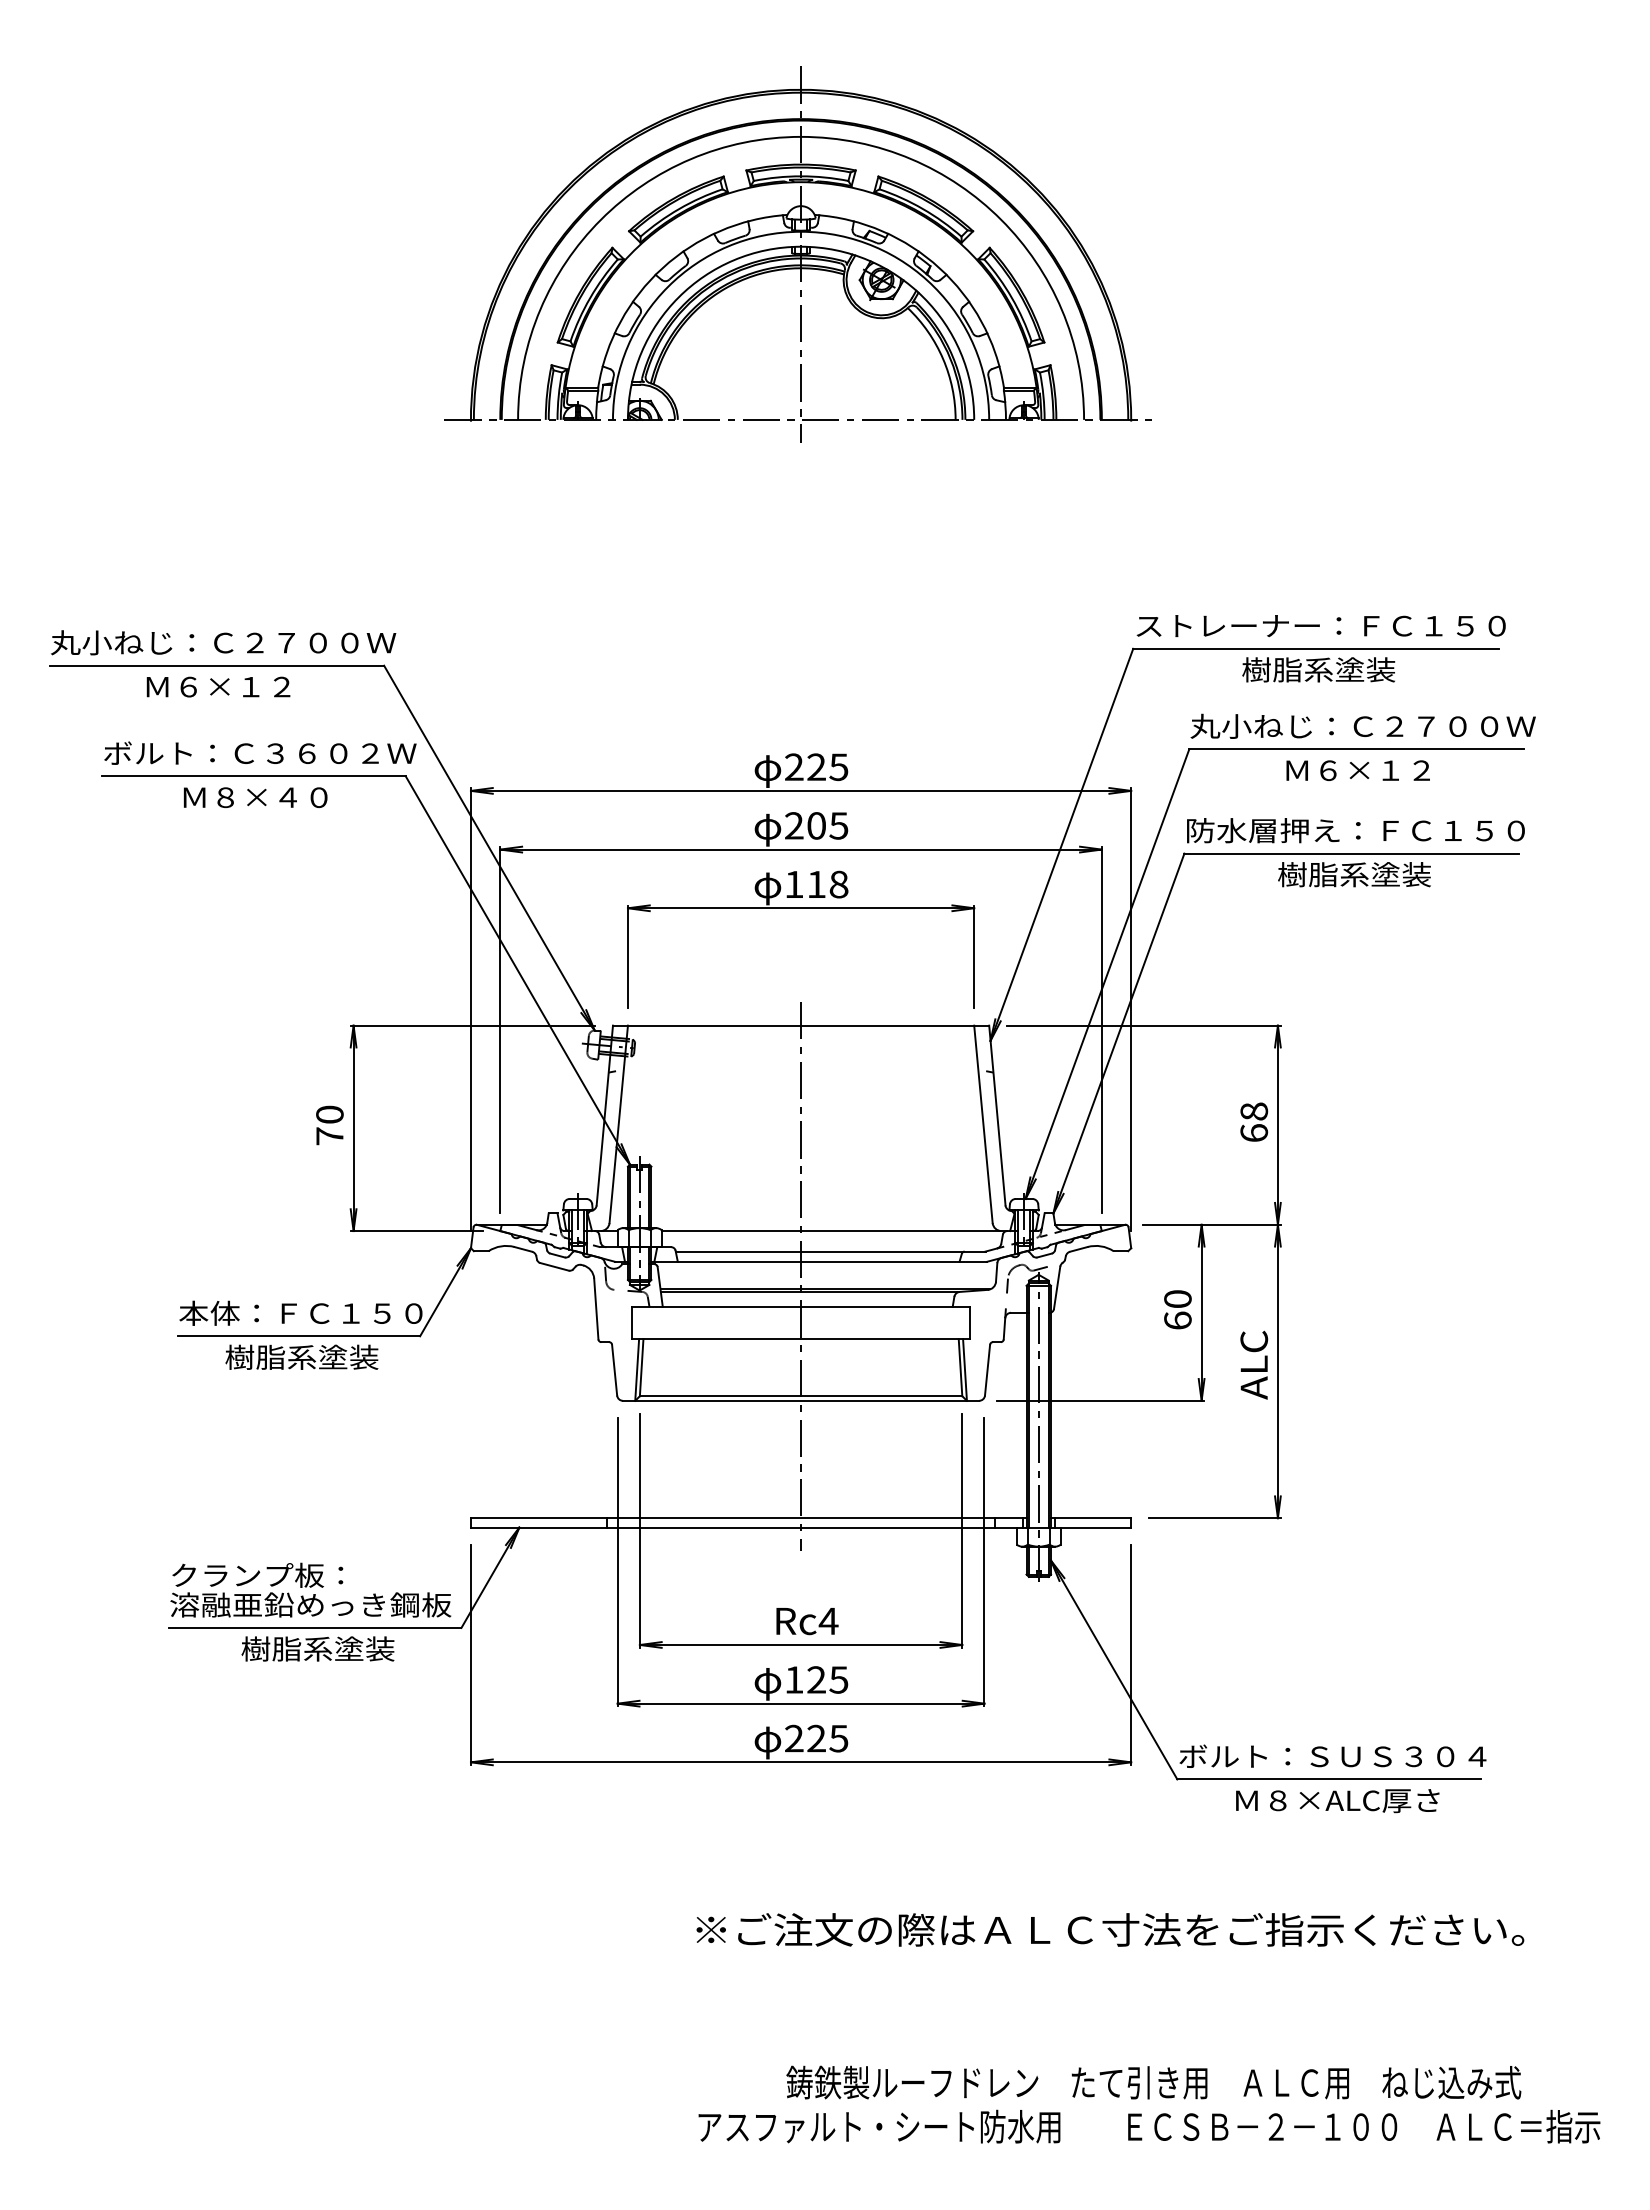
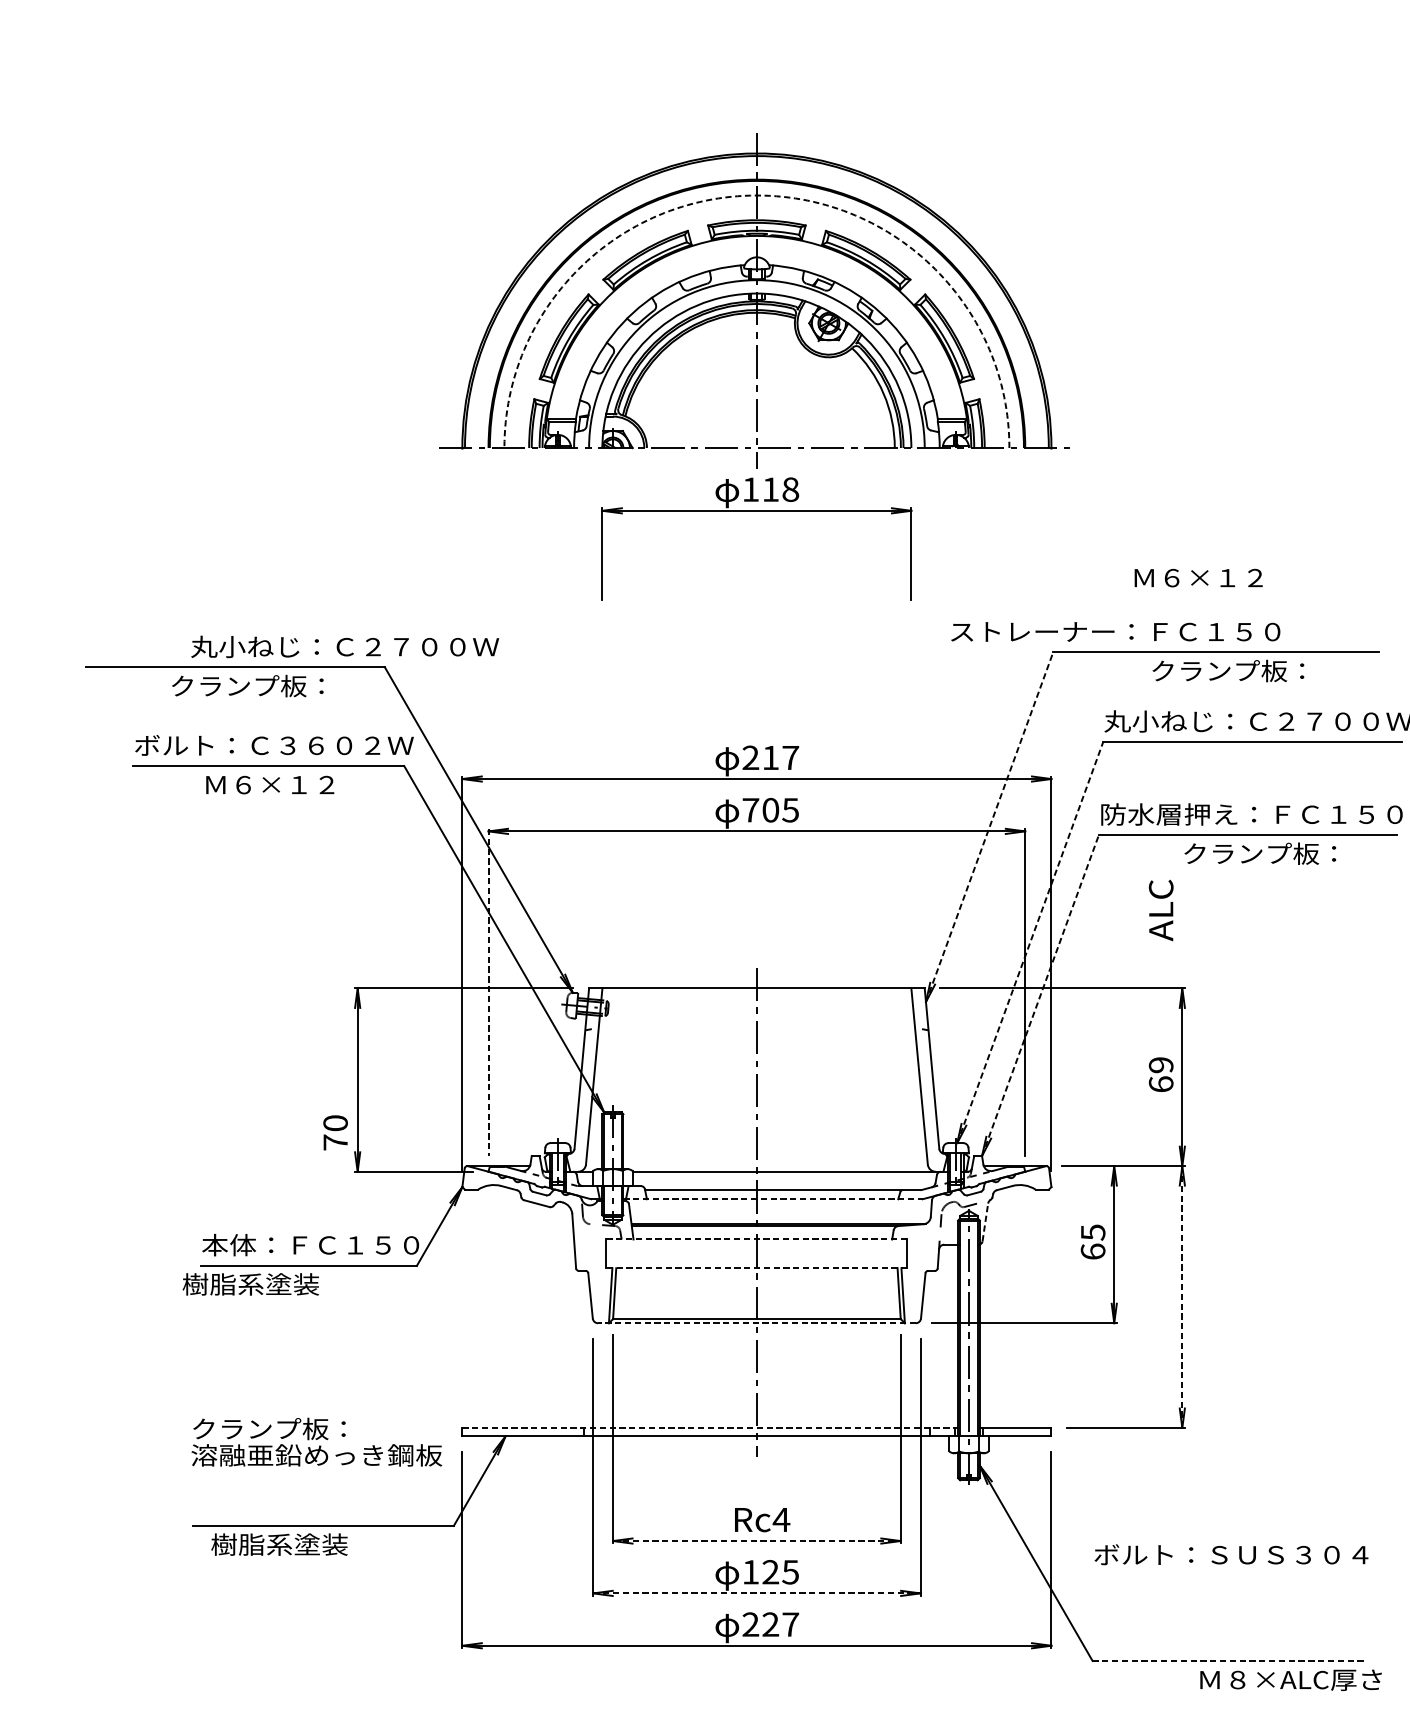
arc: (801, 136) -> (757, 195), solid -> dashed
text: (1320, 626) -> (1115, 632), moved
text: (223, 642) -> (345, 646), moved
text: (1328, 669) -> (1227, 670), 樹脂系塗装 -> クランプ板：
text: (230, 686) -> (247, 685), Ｍ６×１２ -> クランプ板：
text: (827, 767) -> (780, 758), 225 -> 217
text: (1357, 770) -> (1198, 577), moved
text: (272, 797) -> (285, 784), Ｍ８×４０ -> Ｍ６×１２
text: (794, 825) -> (751, 809), 205 -> 705
line: (1061, 844) -> (989, 826), solid -> dashed
text: (1364, 874) -> (1259, 853), 樹脂系塗装 -> クランプ板：
part: (801, 908) -> (757, 511), moved
line: (1107, 973) -> (1030, 941), solid -> dashed
line: (500, 1030) -> (488, 992), solid -> dashed
line: (1119, 1033) -> (1041, 995), solid -> dashed
text: (1254, 1111) -> (1161, 1065), 68 -> 69
text: (329, 1125) -> (335, 1132), moved
line: (819, 1261) -> (773, 1198), solid -> dashed
line: (1057, 1287) -> (985, 1222), solid -> dashed
text: (1177, 1299) -> (1092, 1232), 60 -> 65
line: (801, 1306) -> (757, 1239), solid -> dashed
line: (801, 1339) -> (757, 1268), solid -> dashed
text: (301, 1356) -> (250, 1283), moved
text: (1254, 1364) -> (1161, 909), moved
line: (1277, 1371) -> (1181, 1297), solid -> dashed
line: (800, 1400) -> (756, 1322), solid -> dashed
line: (748, 1518) -> (709, 1428), solid -> dashed
text: (310, 1589) -> (316, 1441), moved
line: (801, 1644) -> (757, 1540), solid -> dashed
text: (317, 1648) -> (279, 1544), moved
line: (801, 1703) -> (757, 1593), solid -> dashed
text: (838, 1738) -> (790, 1624), 225 -> 227
text: (1332, 1755) -> (1231, 1554), moved
line: (1329, 1779) -> (1228, 1661), solid -> dashed
text: (1337, 1801) -> (1290, 1680), moved

